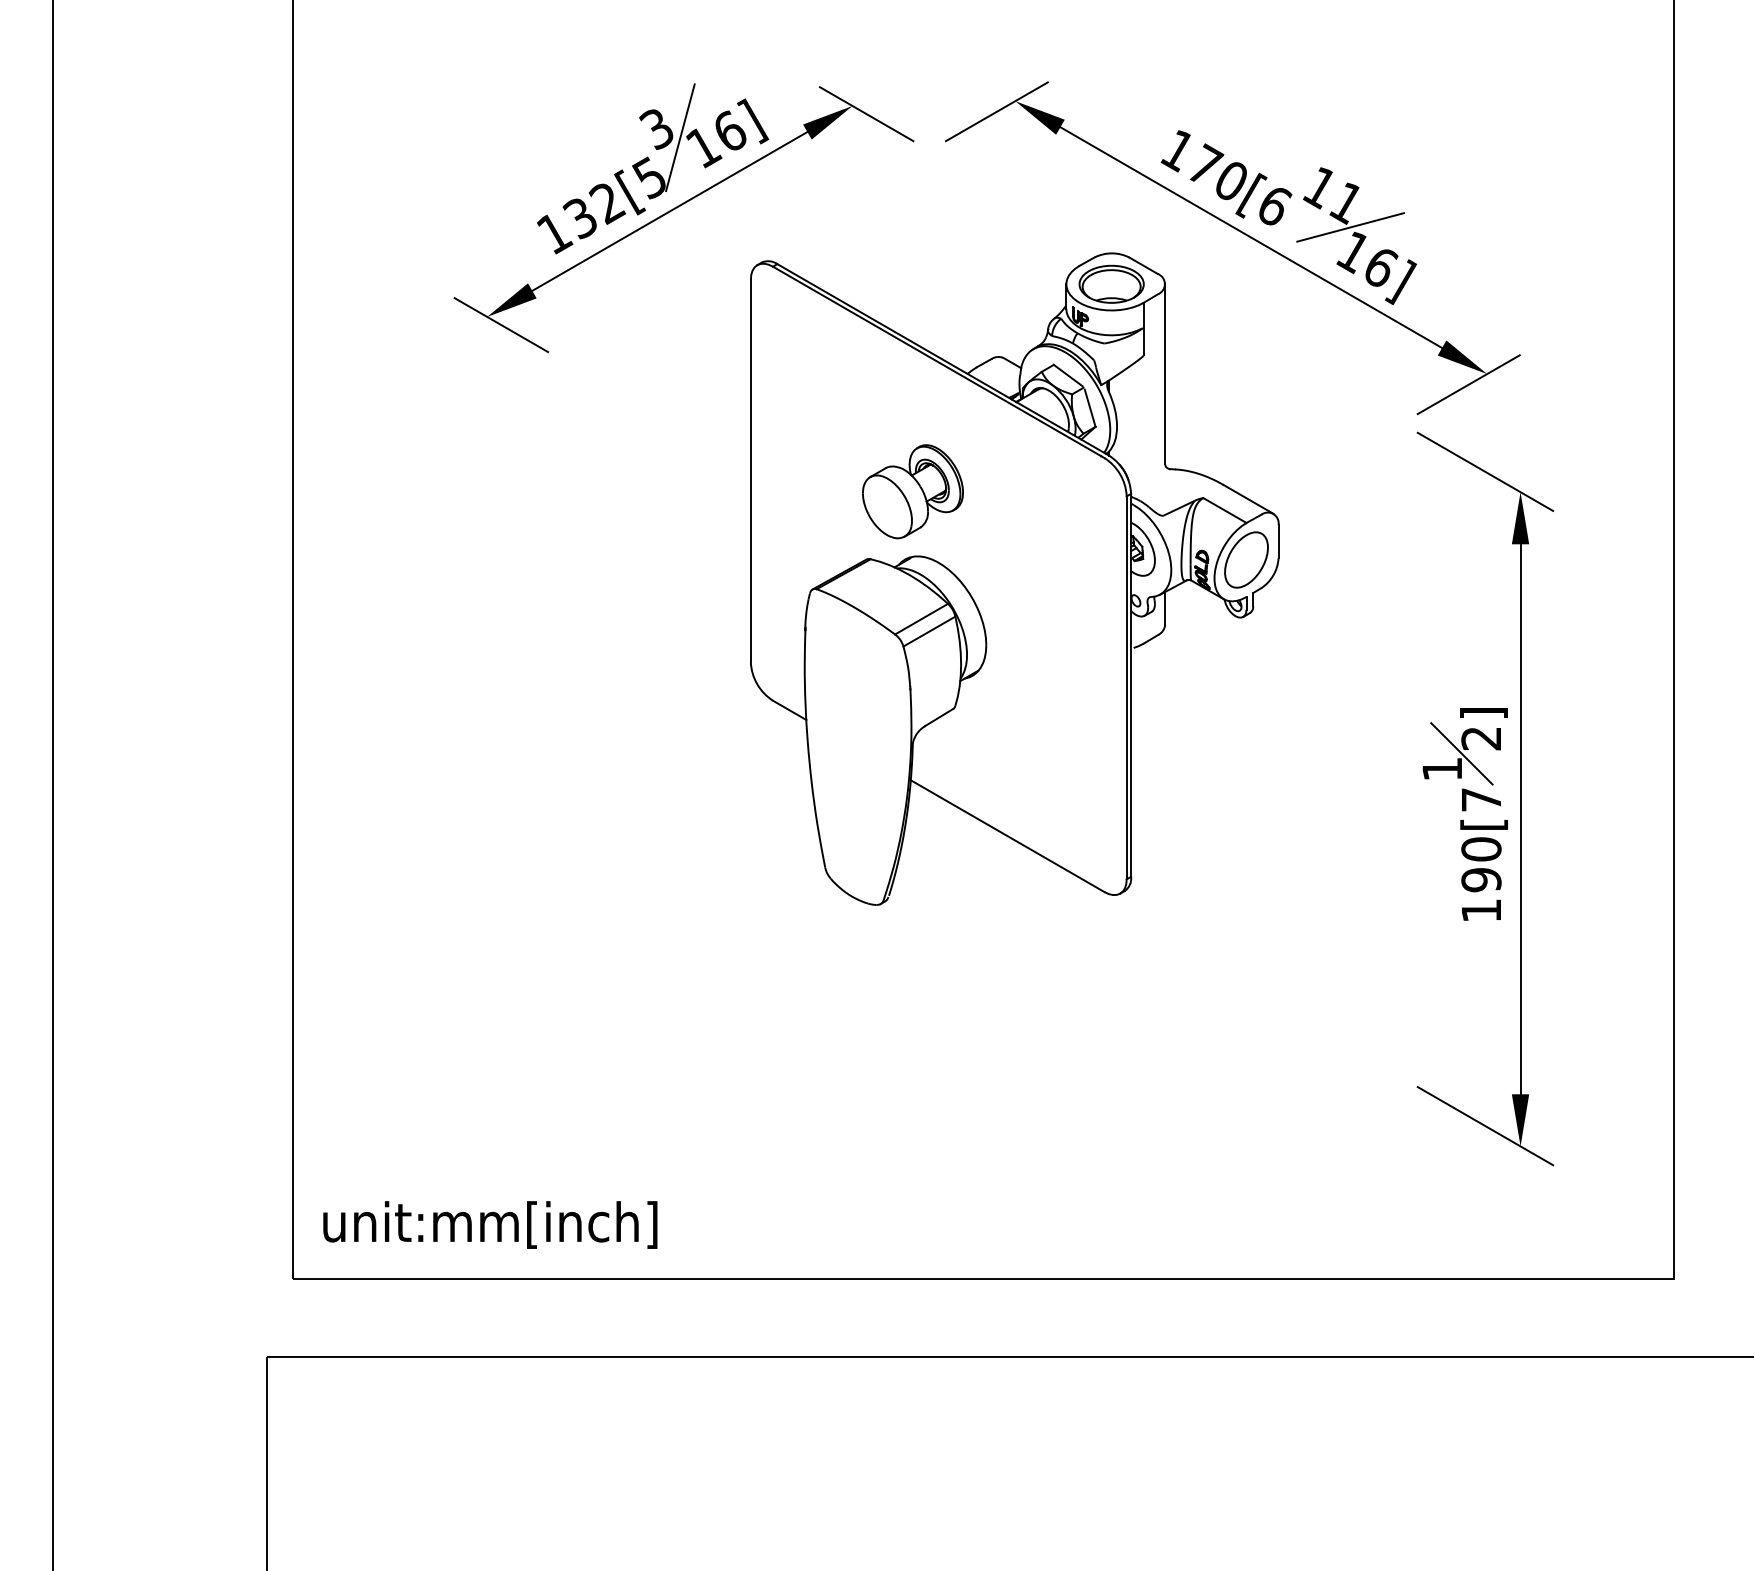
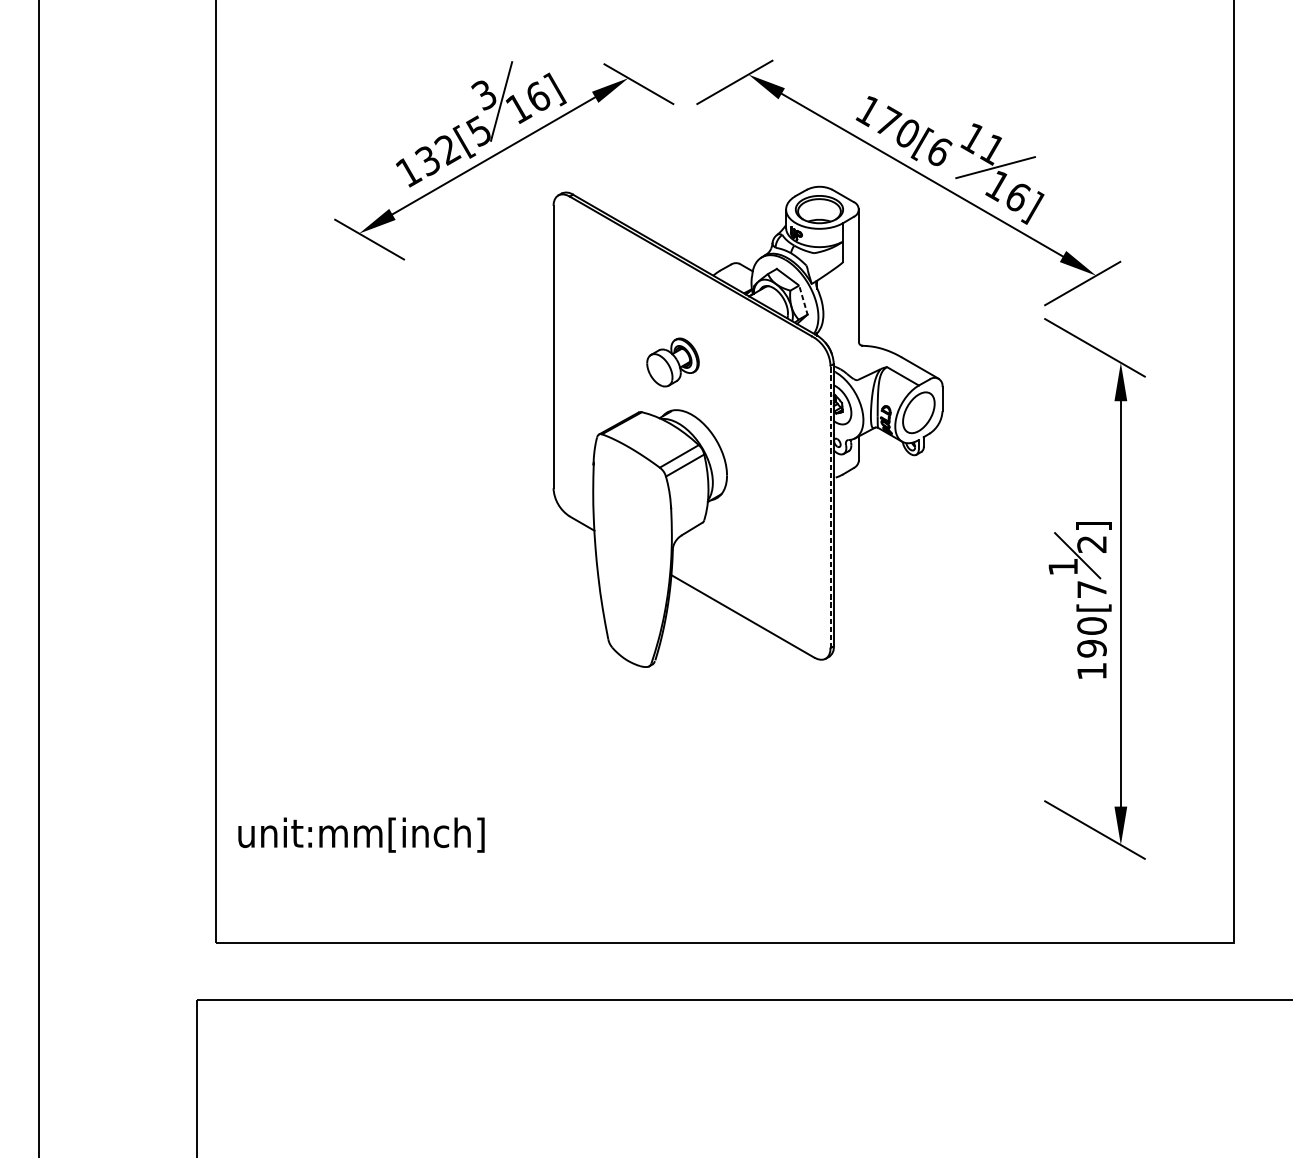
line: (1090, 408) -> (803, 301), solid -> dashed
part: (912, 491) -> (672, 362), size x0.7
line: (1126, 687) -> (830, 506), solid -> dashed
text: (490, 1224) -> (361, 834), moved

